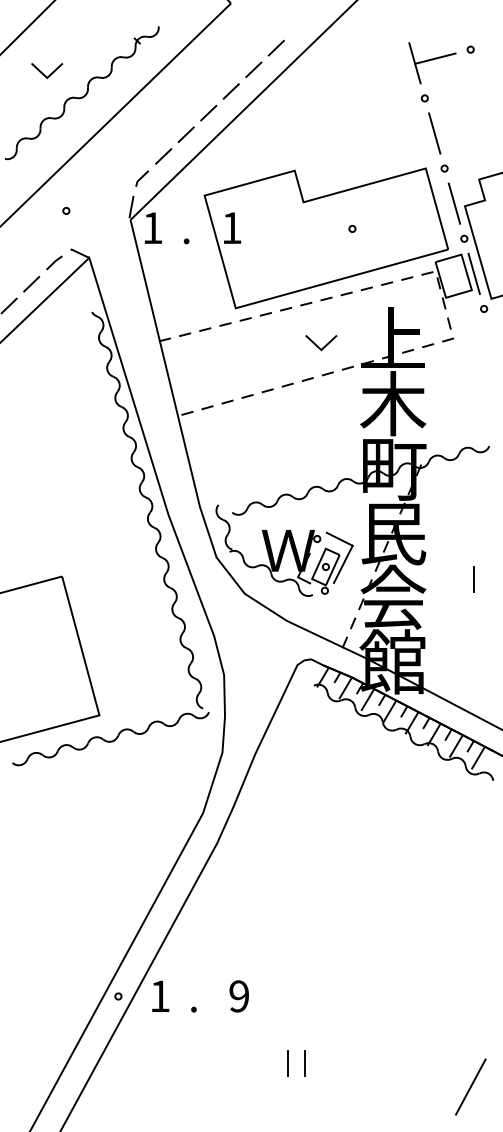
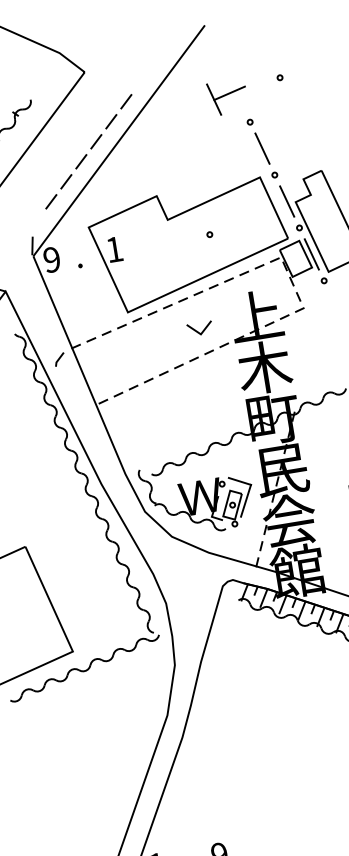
part: (432, 63) -> (227, 97), moved
line: (141, 178) -> (59, 359), moved
text: (152, 228) -> (51, 260), 1 -> 9

